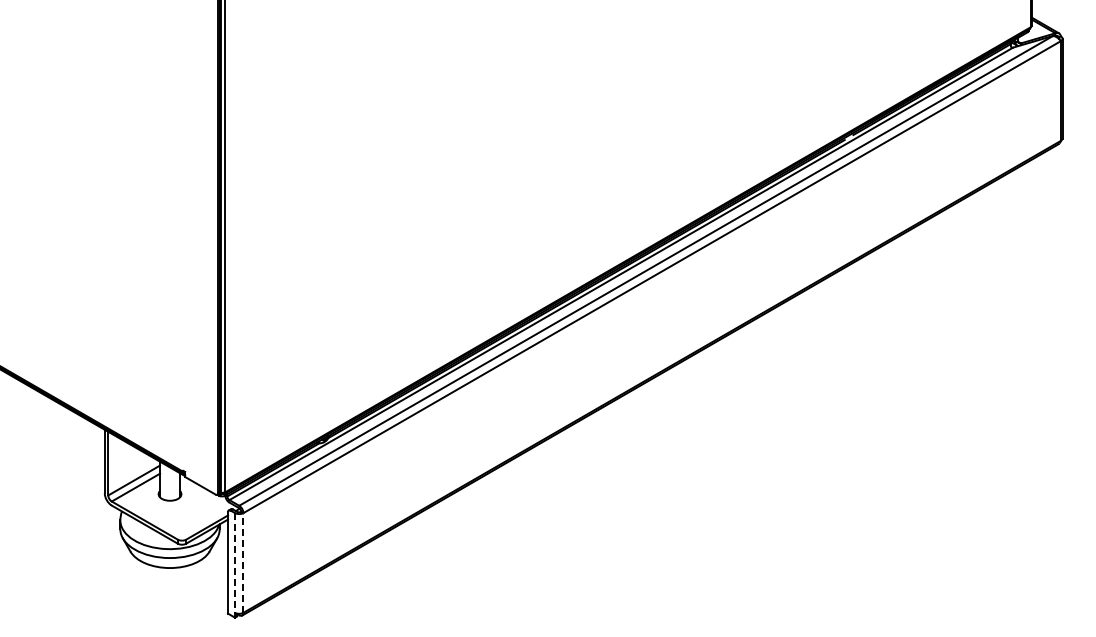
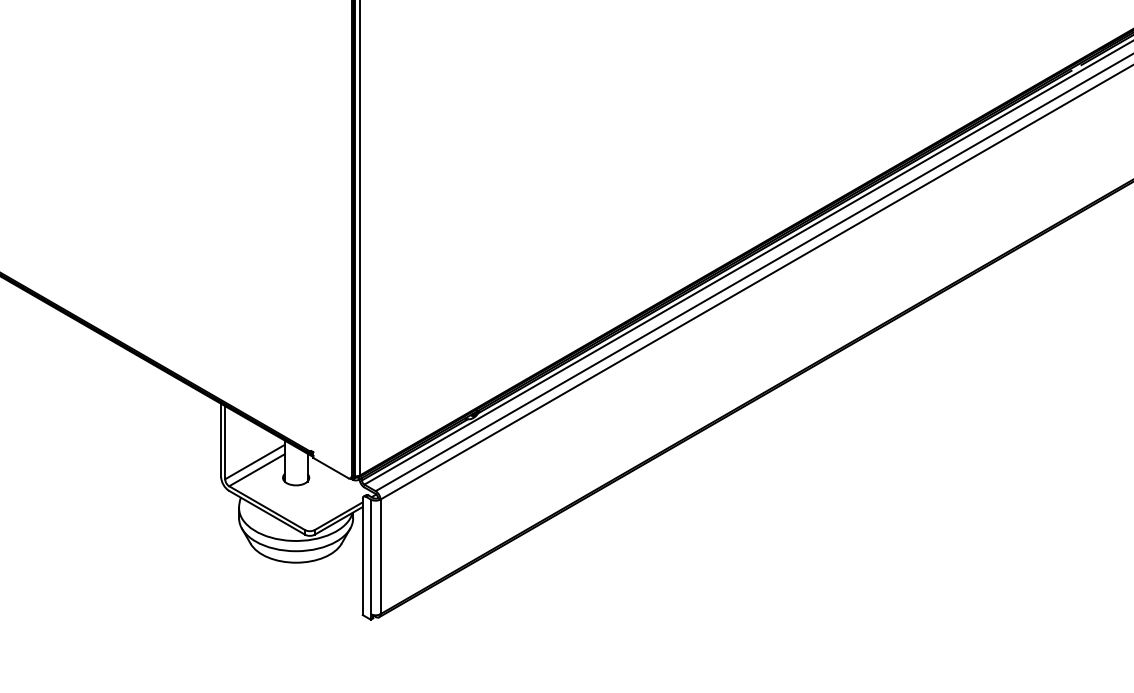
line: (235, 562) -> (371, 556), dashed -> solid
line: (243, 562) -> (380, 556), dashed -> solid

